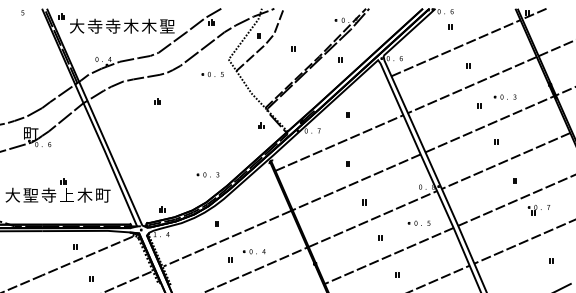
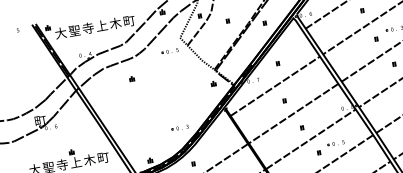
text: (94, 25) -> (74, 30), 寺 -> 聖
text: (131, 25) -> (102, 25), 木 -> 上
text: (167, 26) -> (129, 21), 聖 -> 町
part: (418, 222) -> (335, 143), moved

